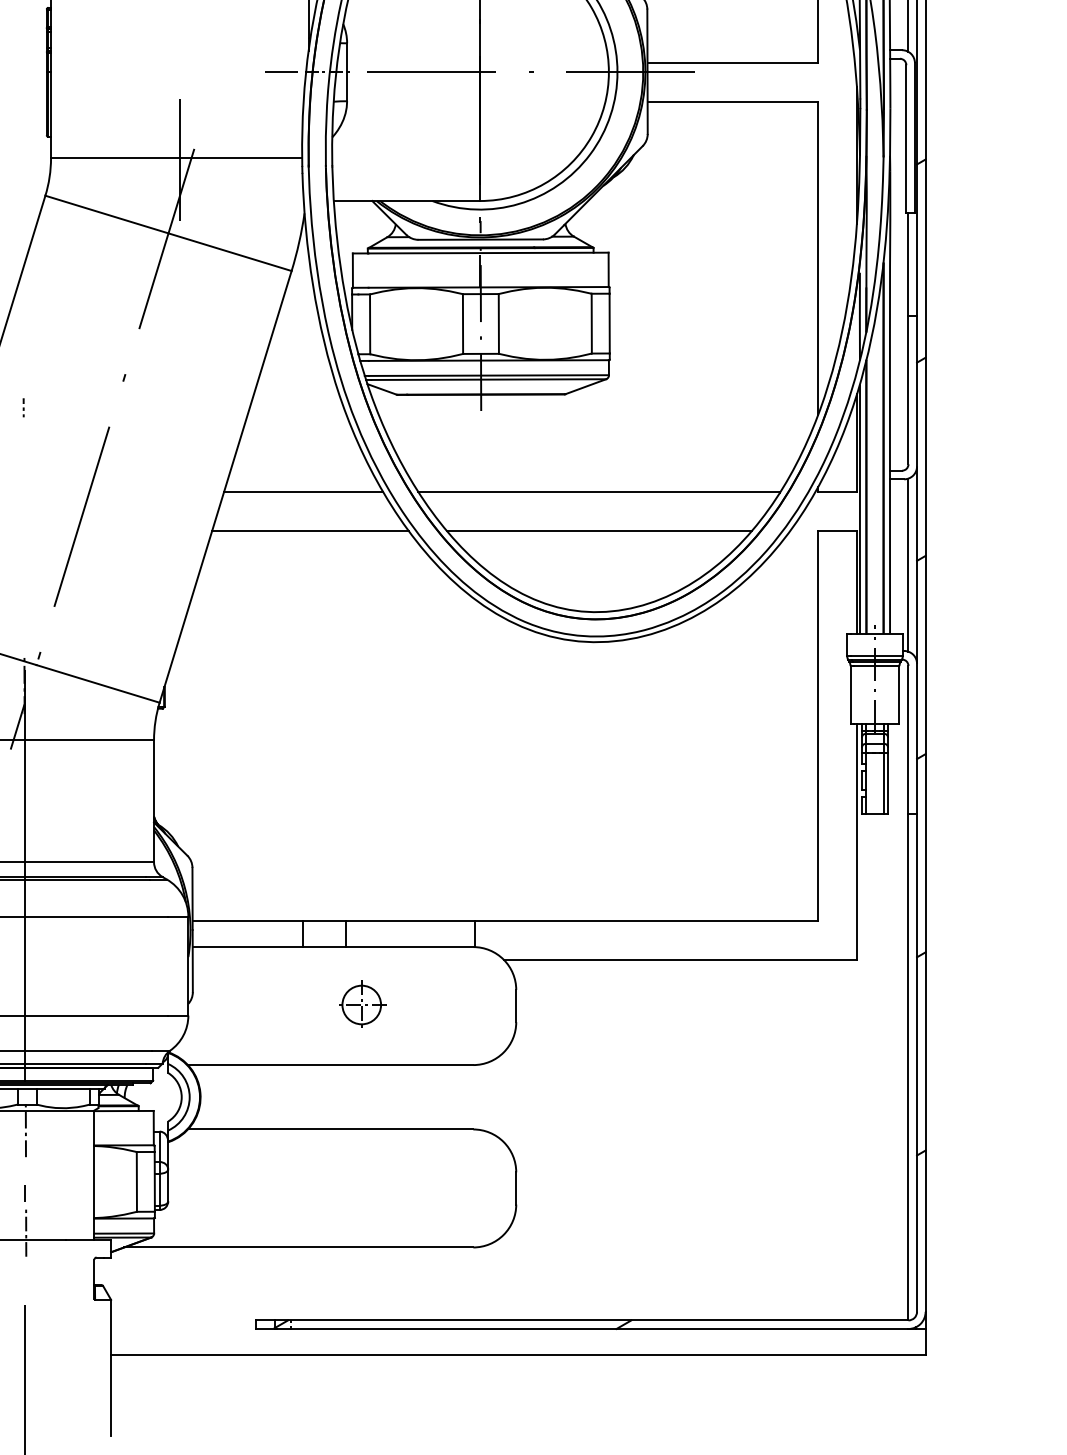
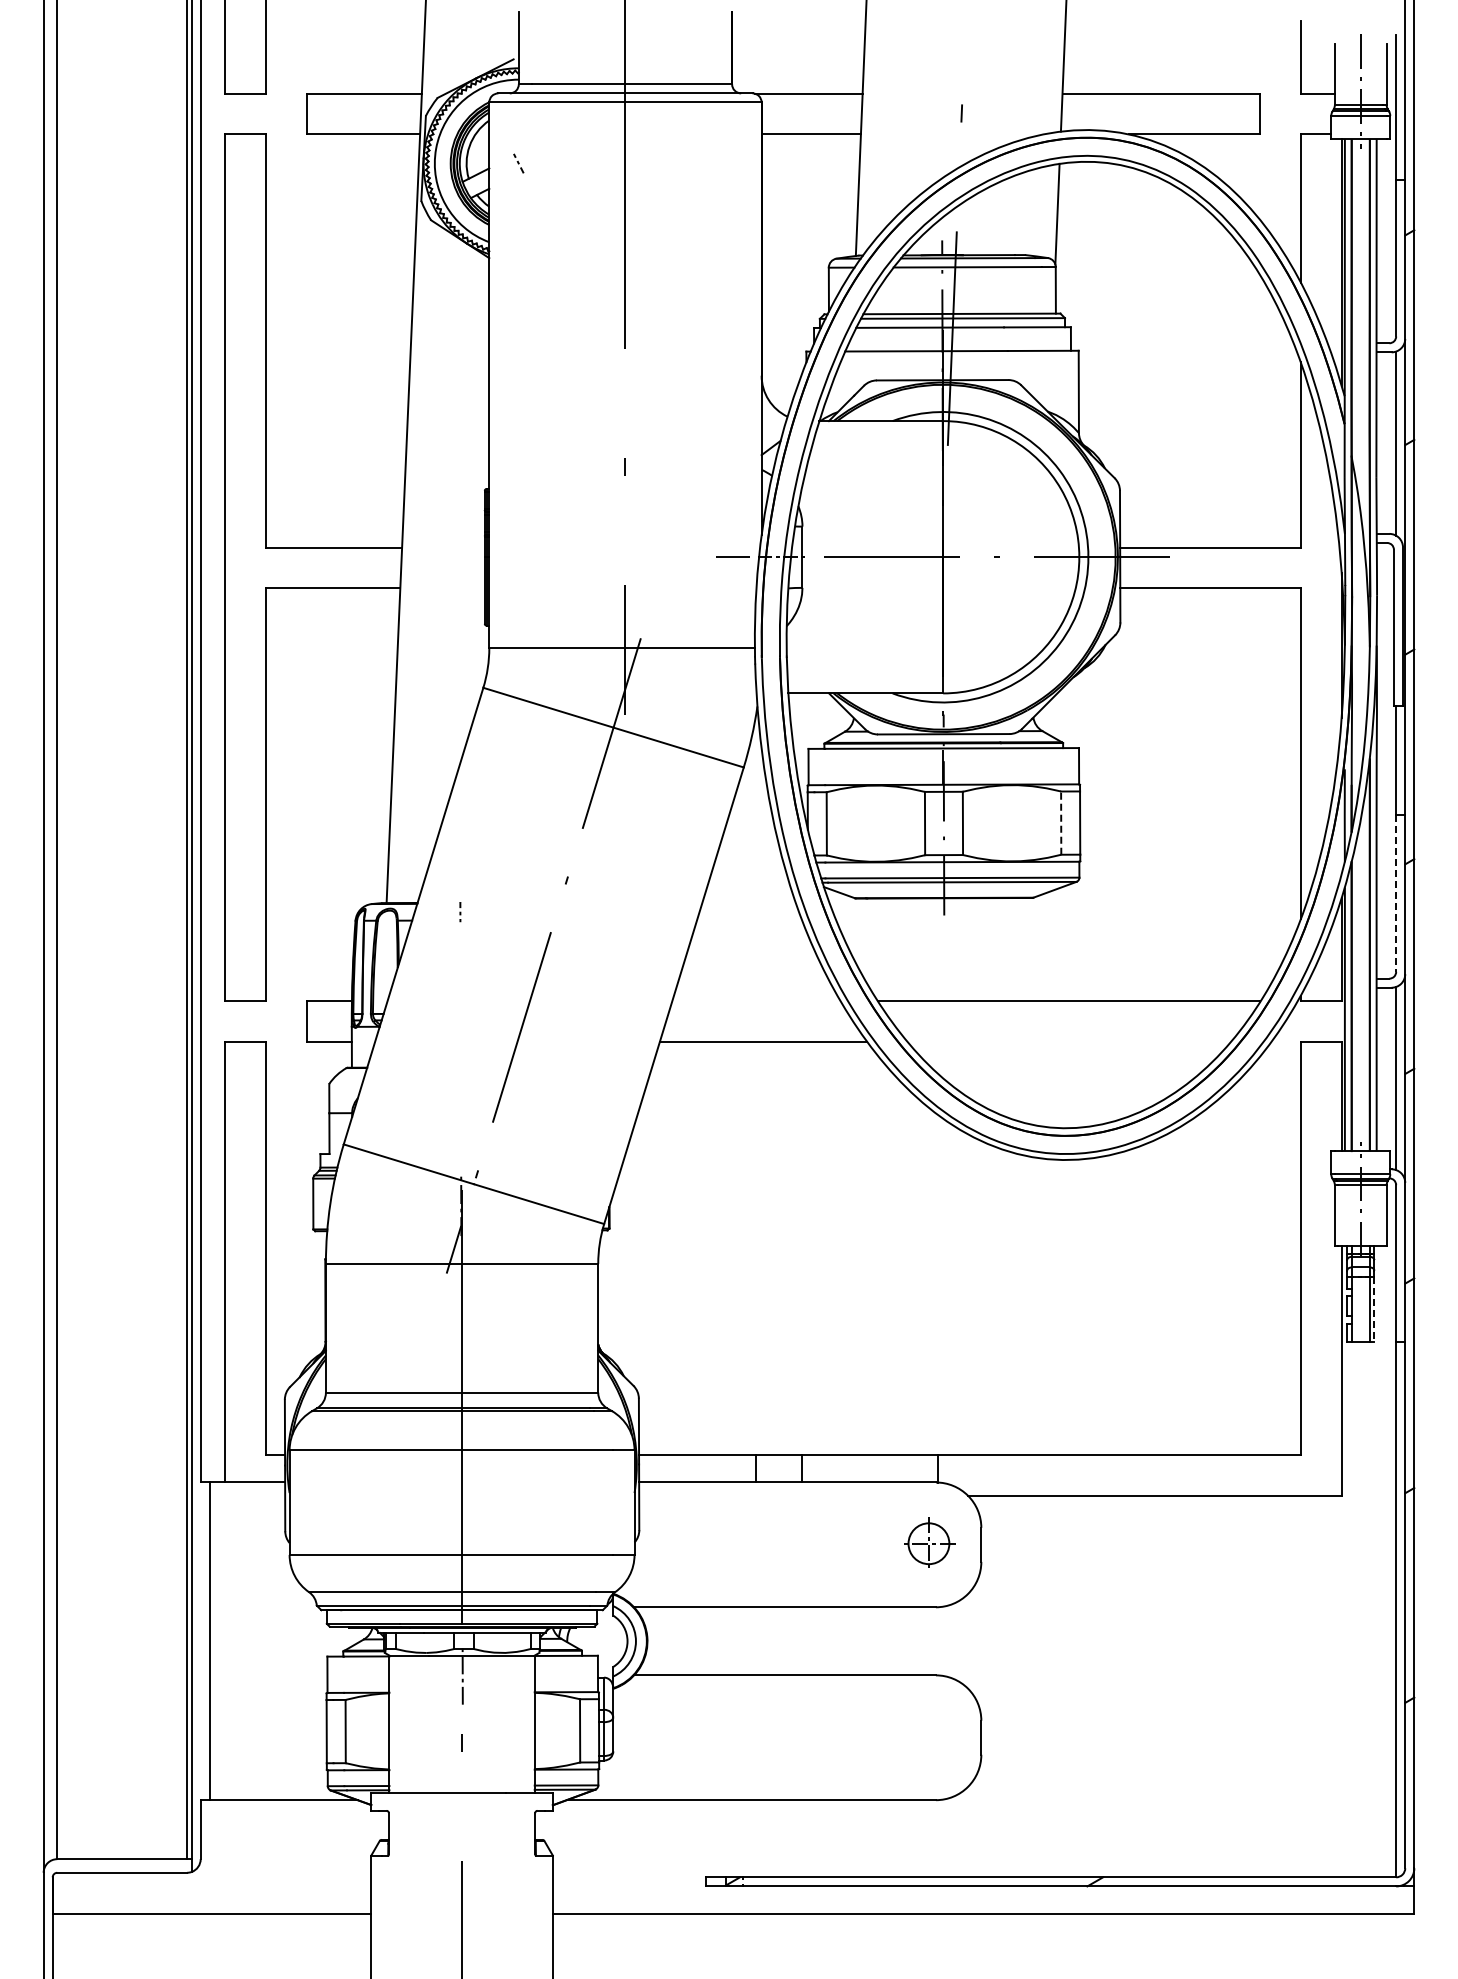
line: (592, 324) -> (1061, 823), solid -> dashed
line: (908, 391) -> (1396, 894), solid -> dashed
line: (303, 492) -> (756, 1001), removed
line: (598, 531) -> (1068, 1042), removed
line: (887, 783) -> (1374, 1309), solid -> dashed
part: (362, 1003) -> (929, 1542), moved
line: (25, 1231) -> (462, 1783), removed

